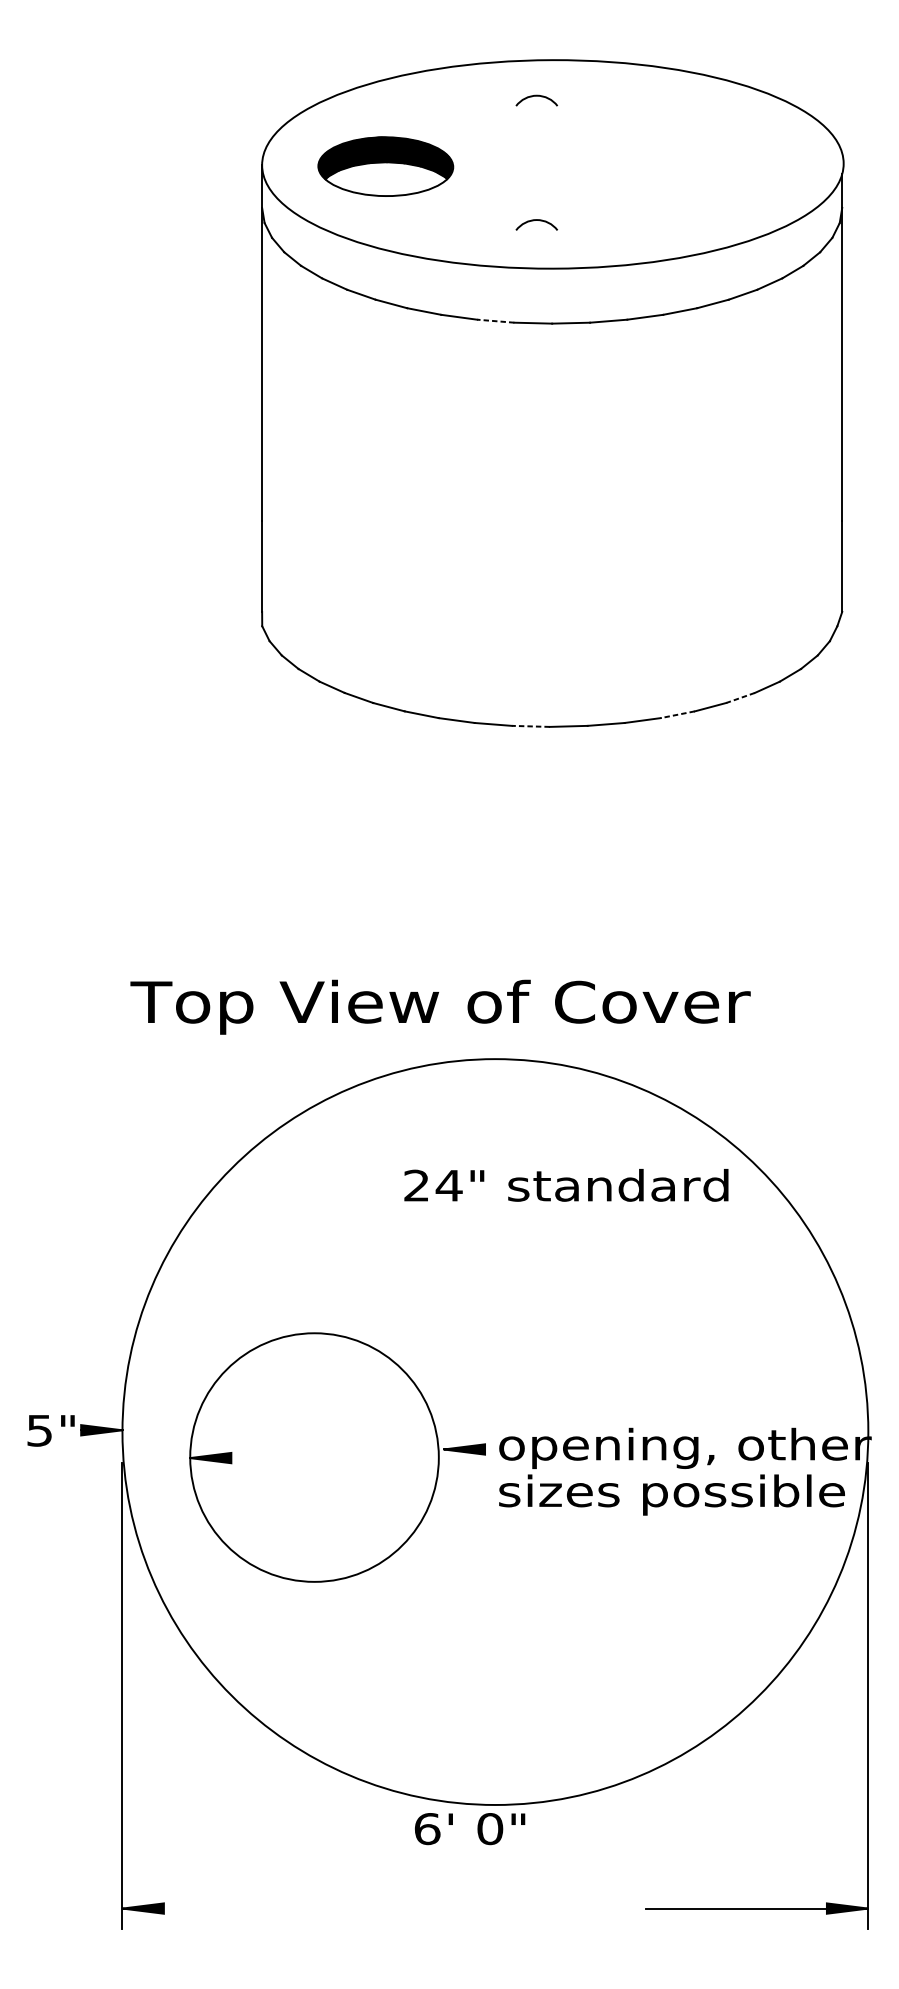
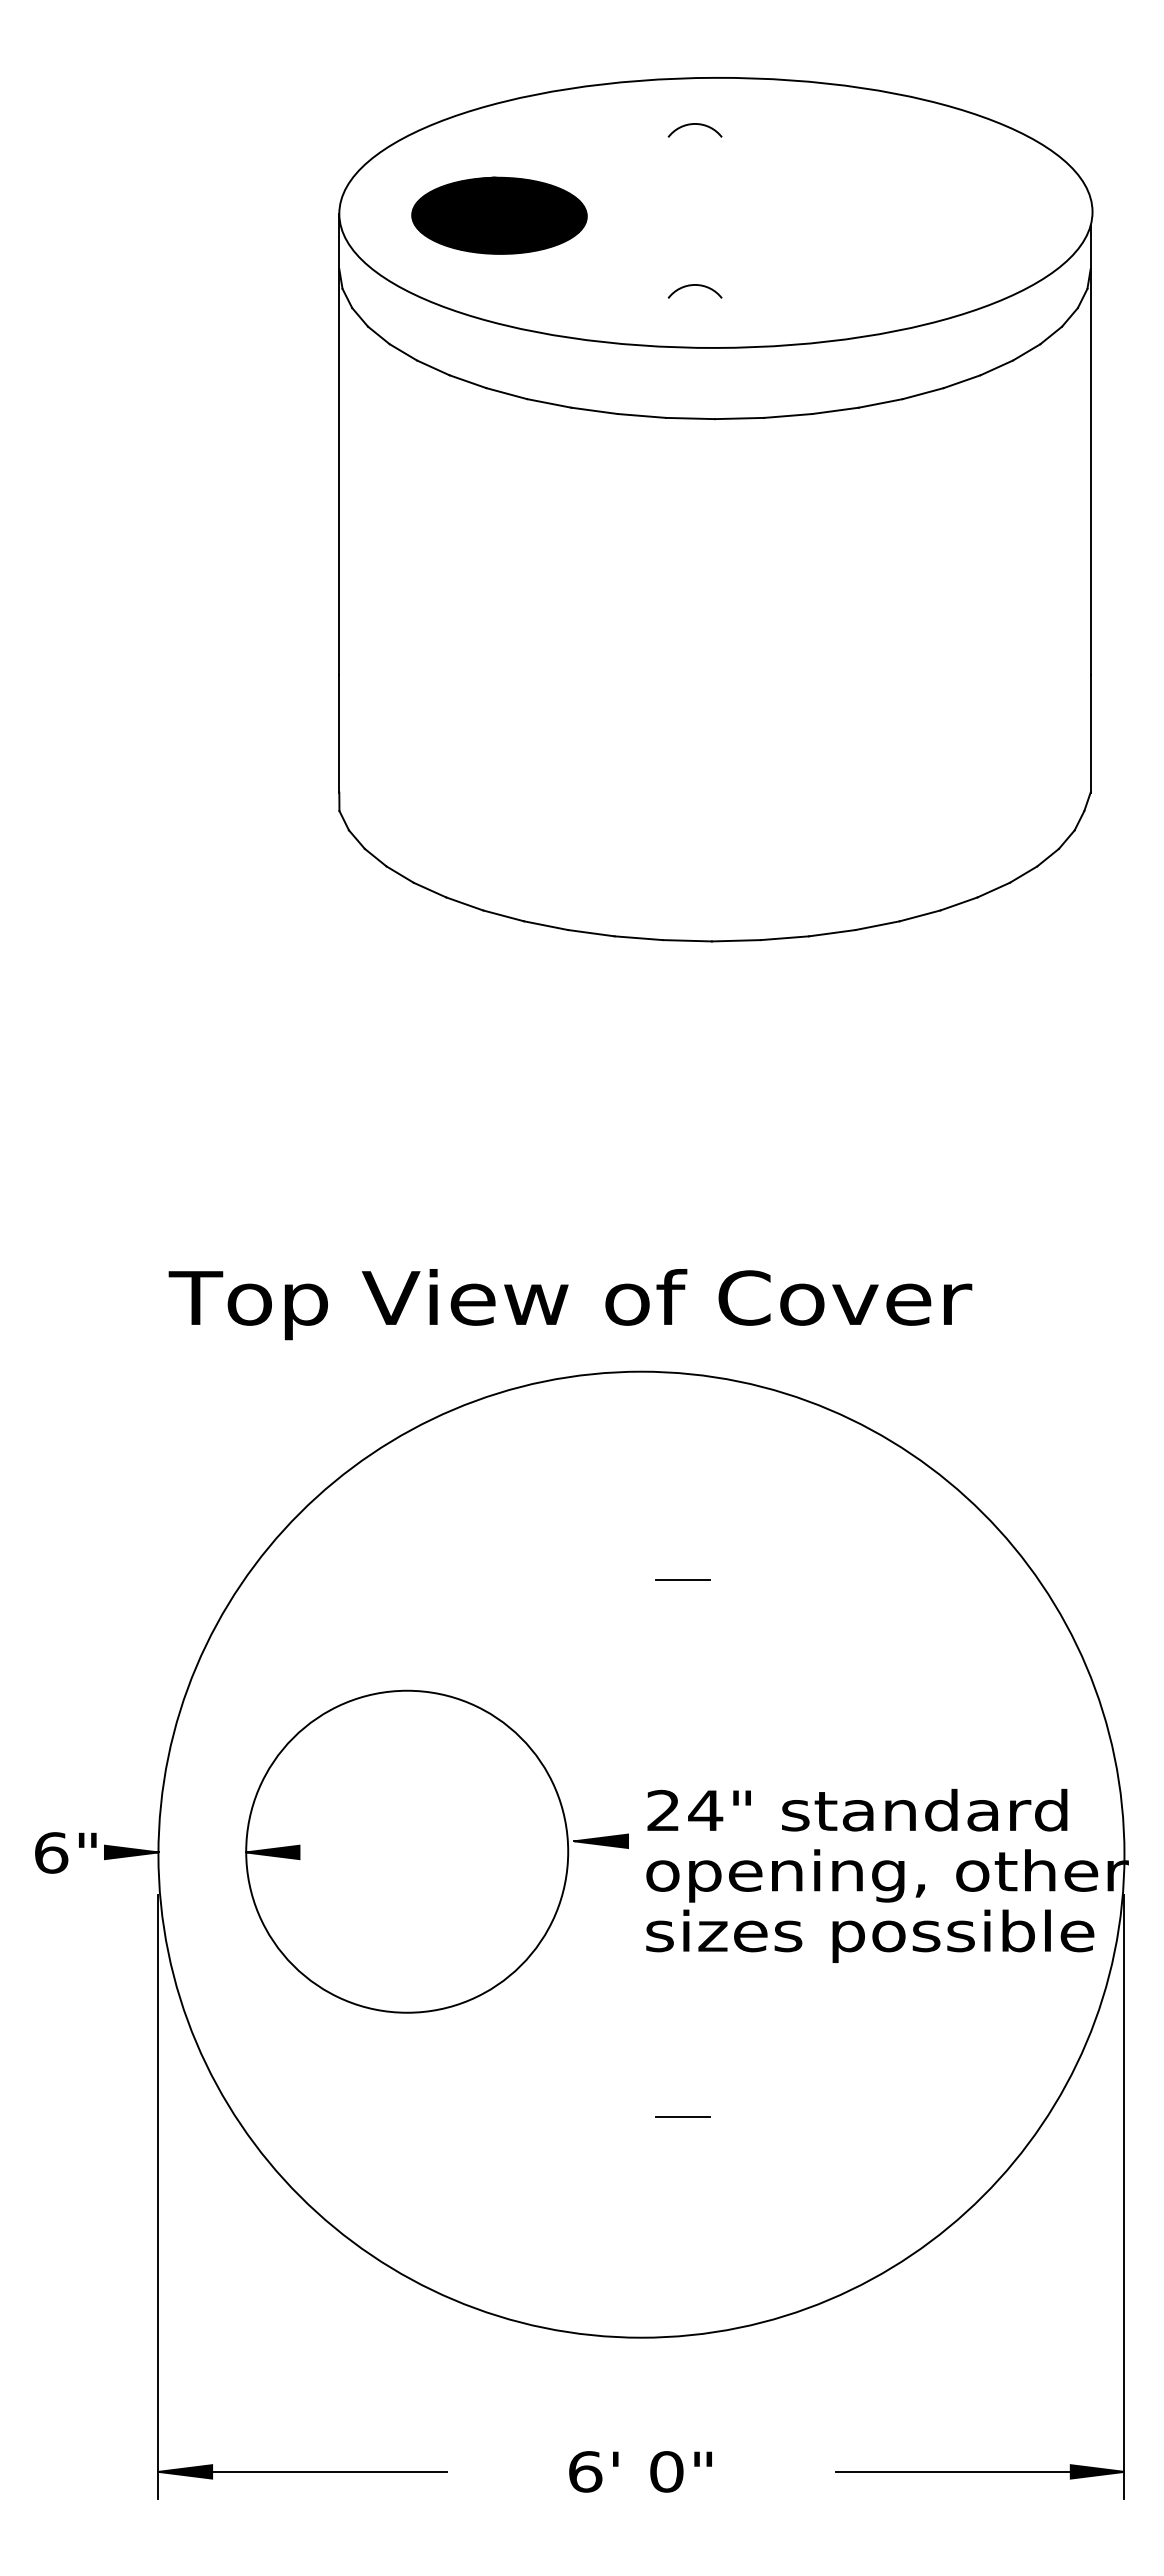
fill: (385, 178) -> (499, 231), added
line: (495, 320) -> (641, 415), dashed -> solid
line: (740, 697) -> (959, 903), dashed -> solid
line: (677, 714) -> (877, 925), dashed -> solid
line: (530, 726) -> (687, 940), dashed -> solid
text: (566, 1185) -> (857, 1810), moved
line: (527, 1220) -> (682, 1580), added
text: (39, 1430) -> (51, 1852), 5" -> 6"
part: (337, 1457) -> (436, 1851), moved
line: (527, 1634) -> (682, 2117), added
text: (469, 1828) -> (640, 2471), moved
line: (233, 1908) -> (302, 2471), added

